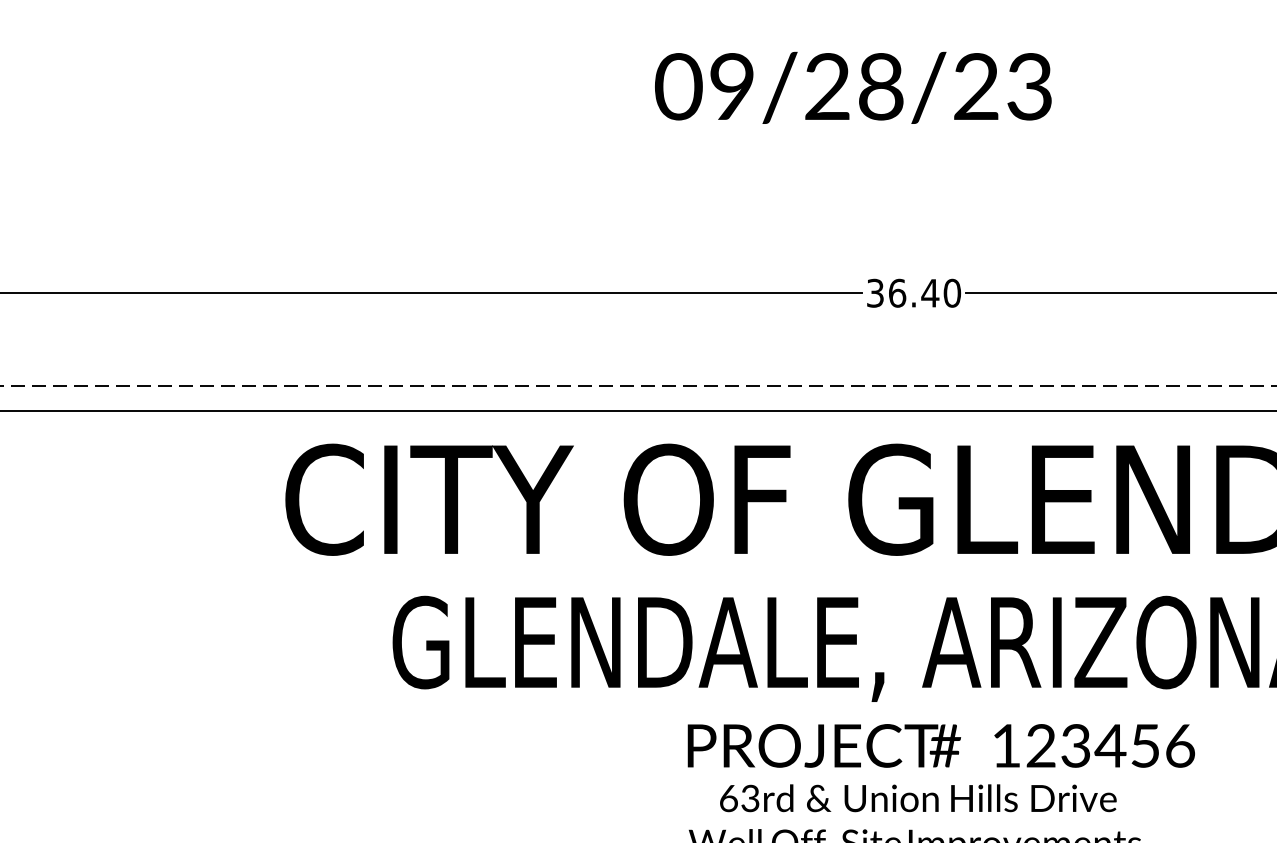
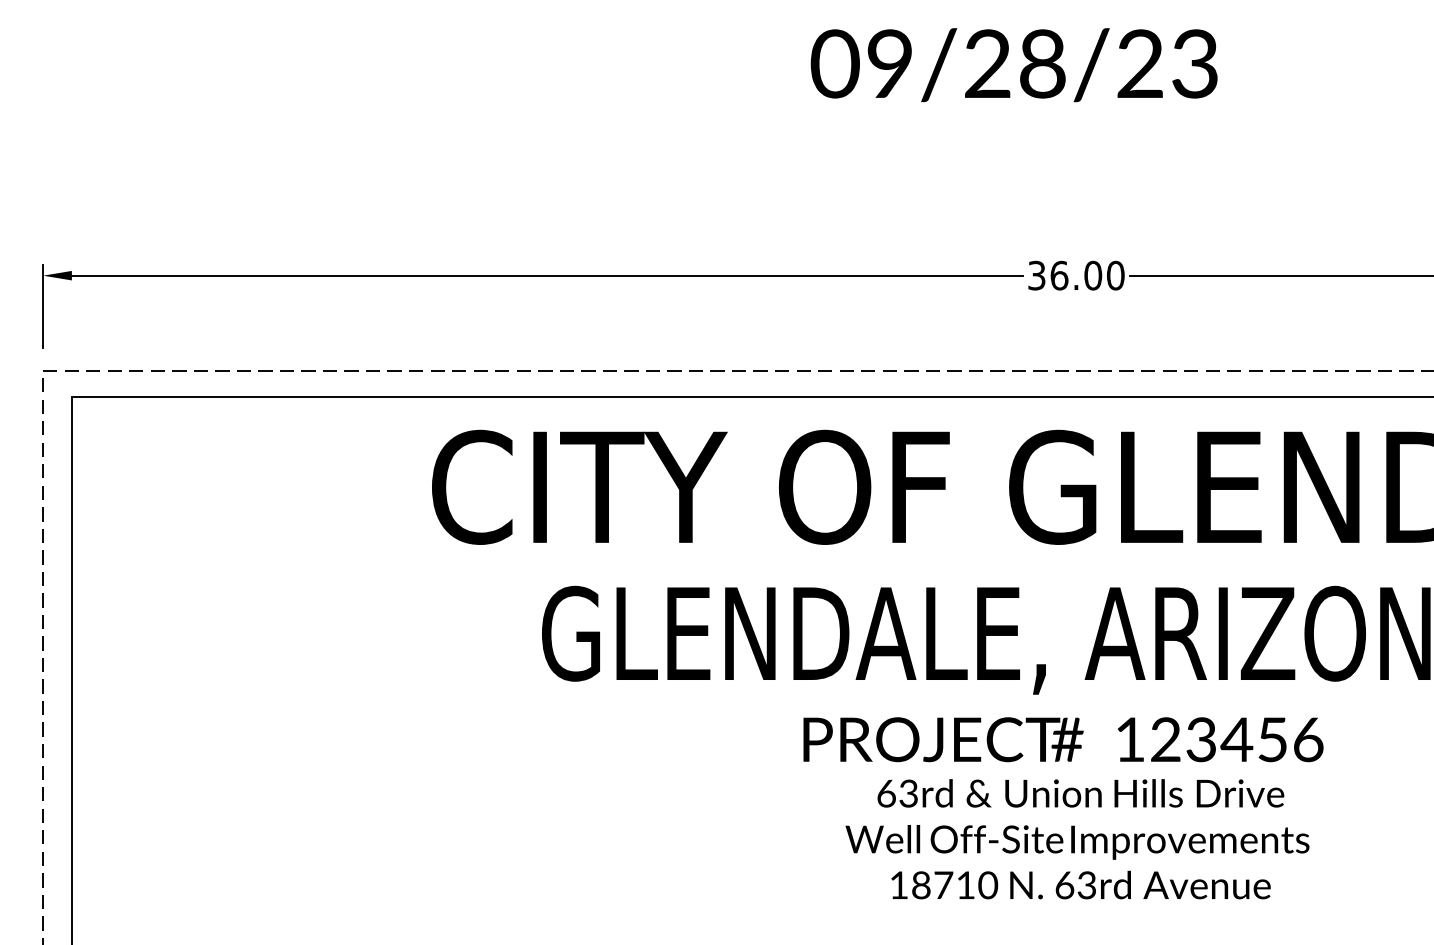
text: (929, 293) -> (1092, 275), 36.40 -> 36.00
text: (941, 745) -> (1063, 739), moved

